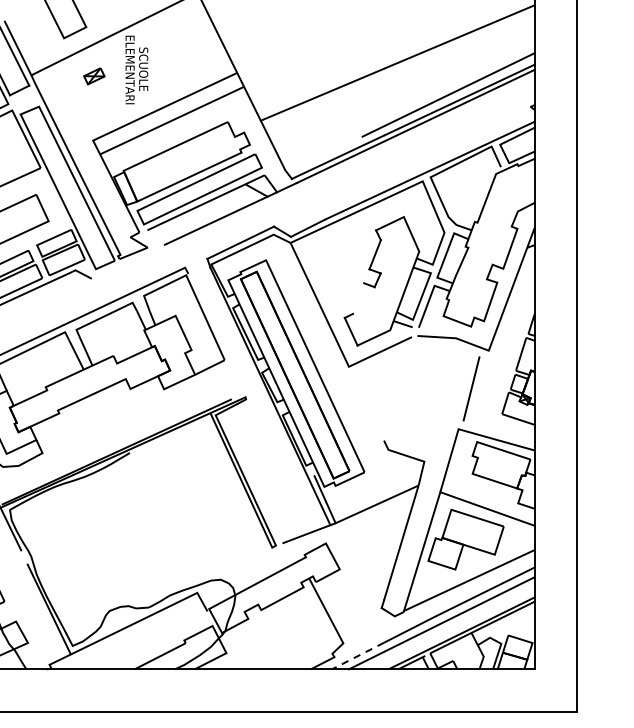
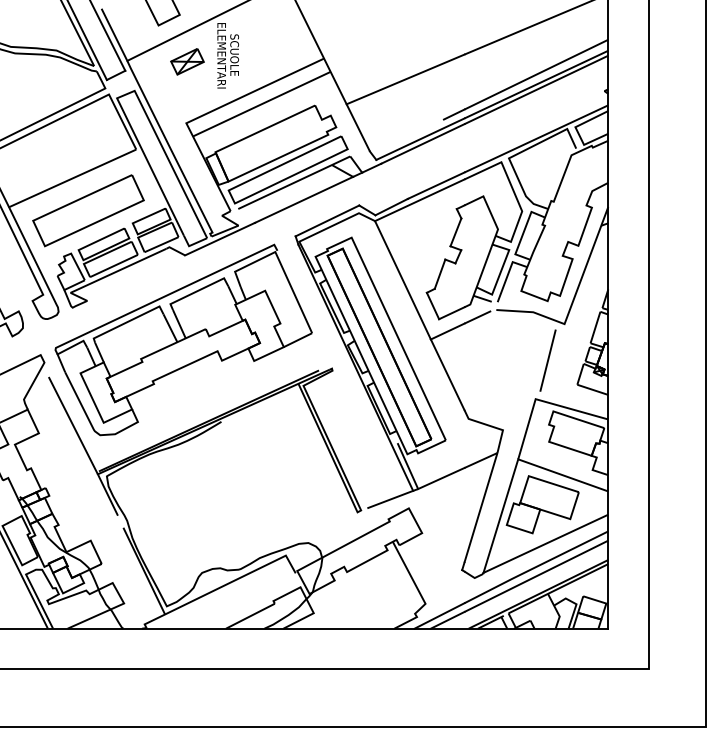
part: (94, 75) -> (187, 61), size x1.67
line: (127, 261) -> (219, 238), added
line: (357, 297) -> (439, 273), added
line: (366, 403) -> (447, 374), added
line: (357, 655) -> (439, 615), dashed -> solid

